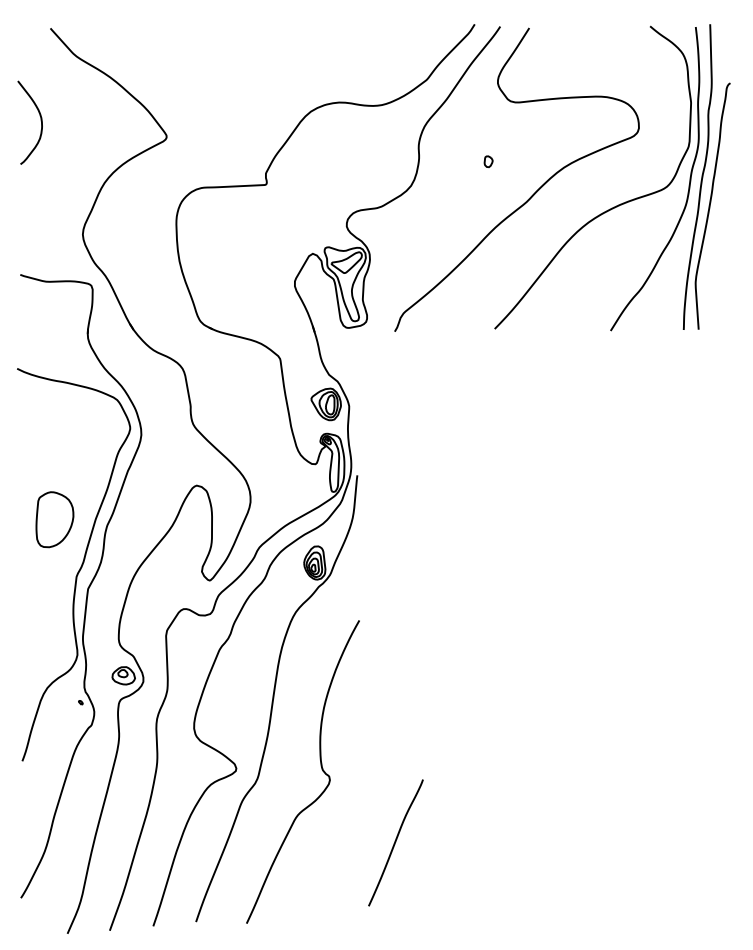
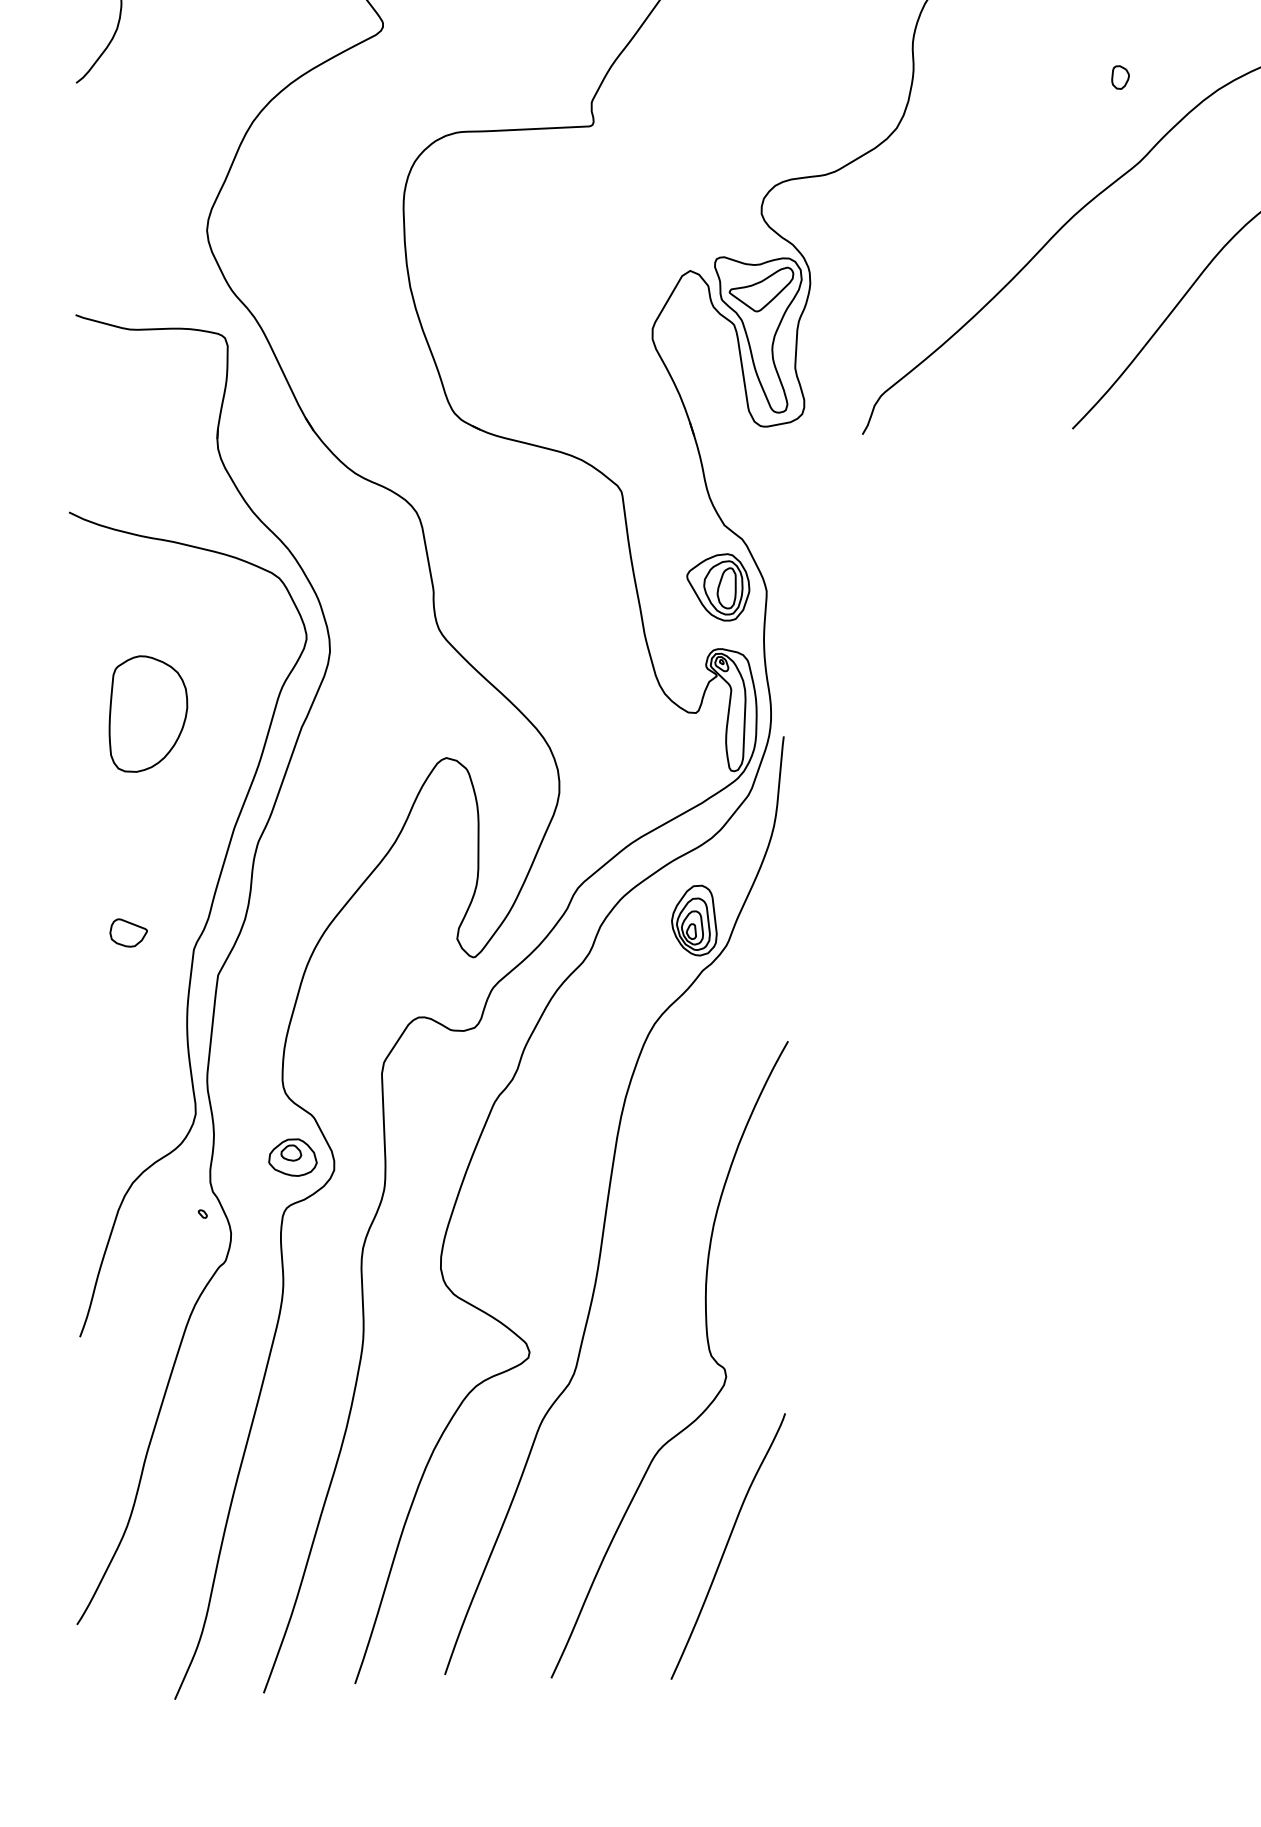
part: (488, 161) -> (1120, 77), moved
part: (54, 519) -> (147, 713), moved
part: (45, 568) -> (128, 932), added
curve: (395, 842) -> (727, 1545), moved

